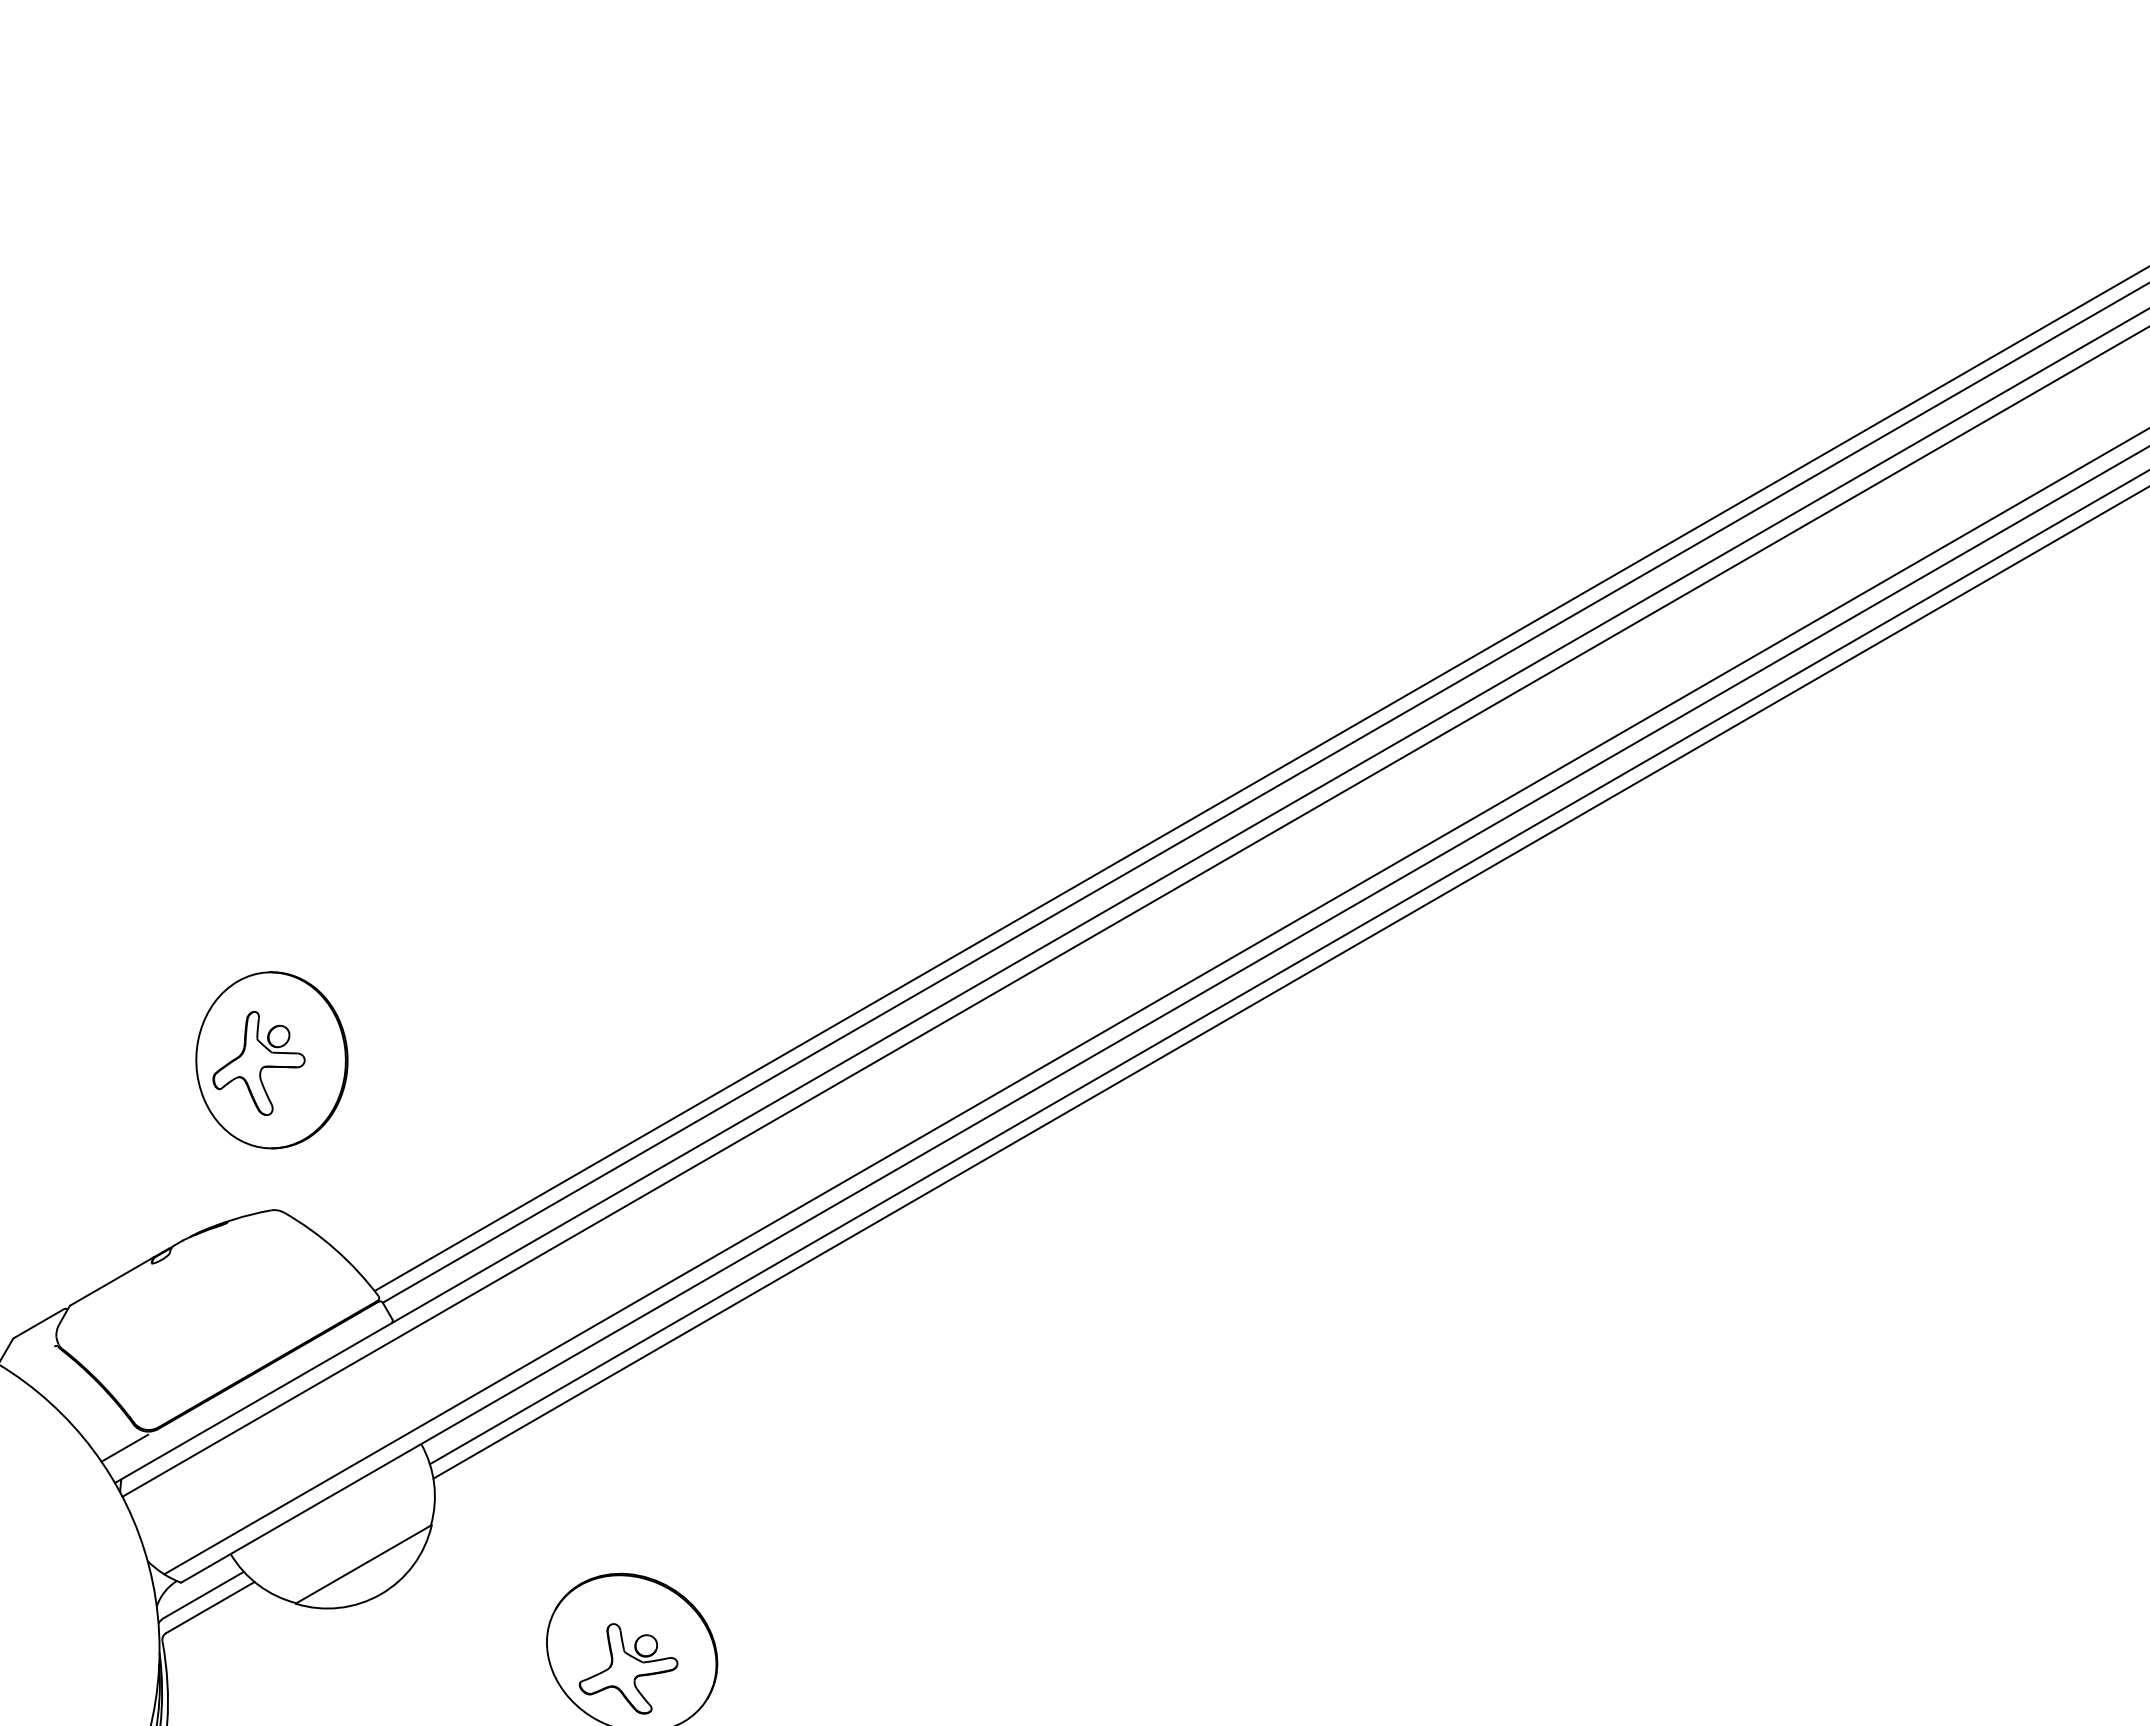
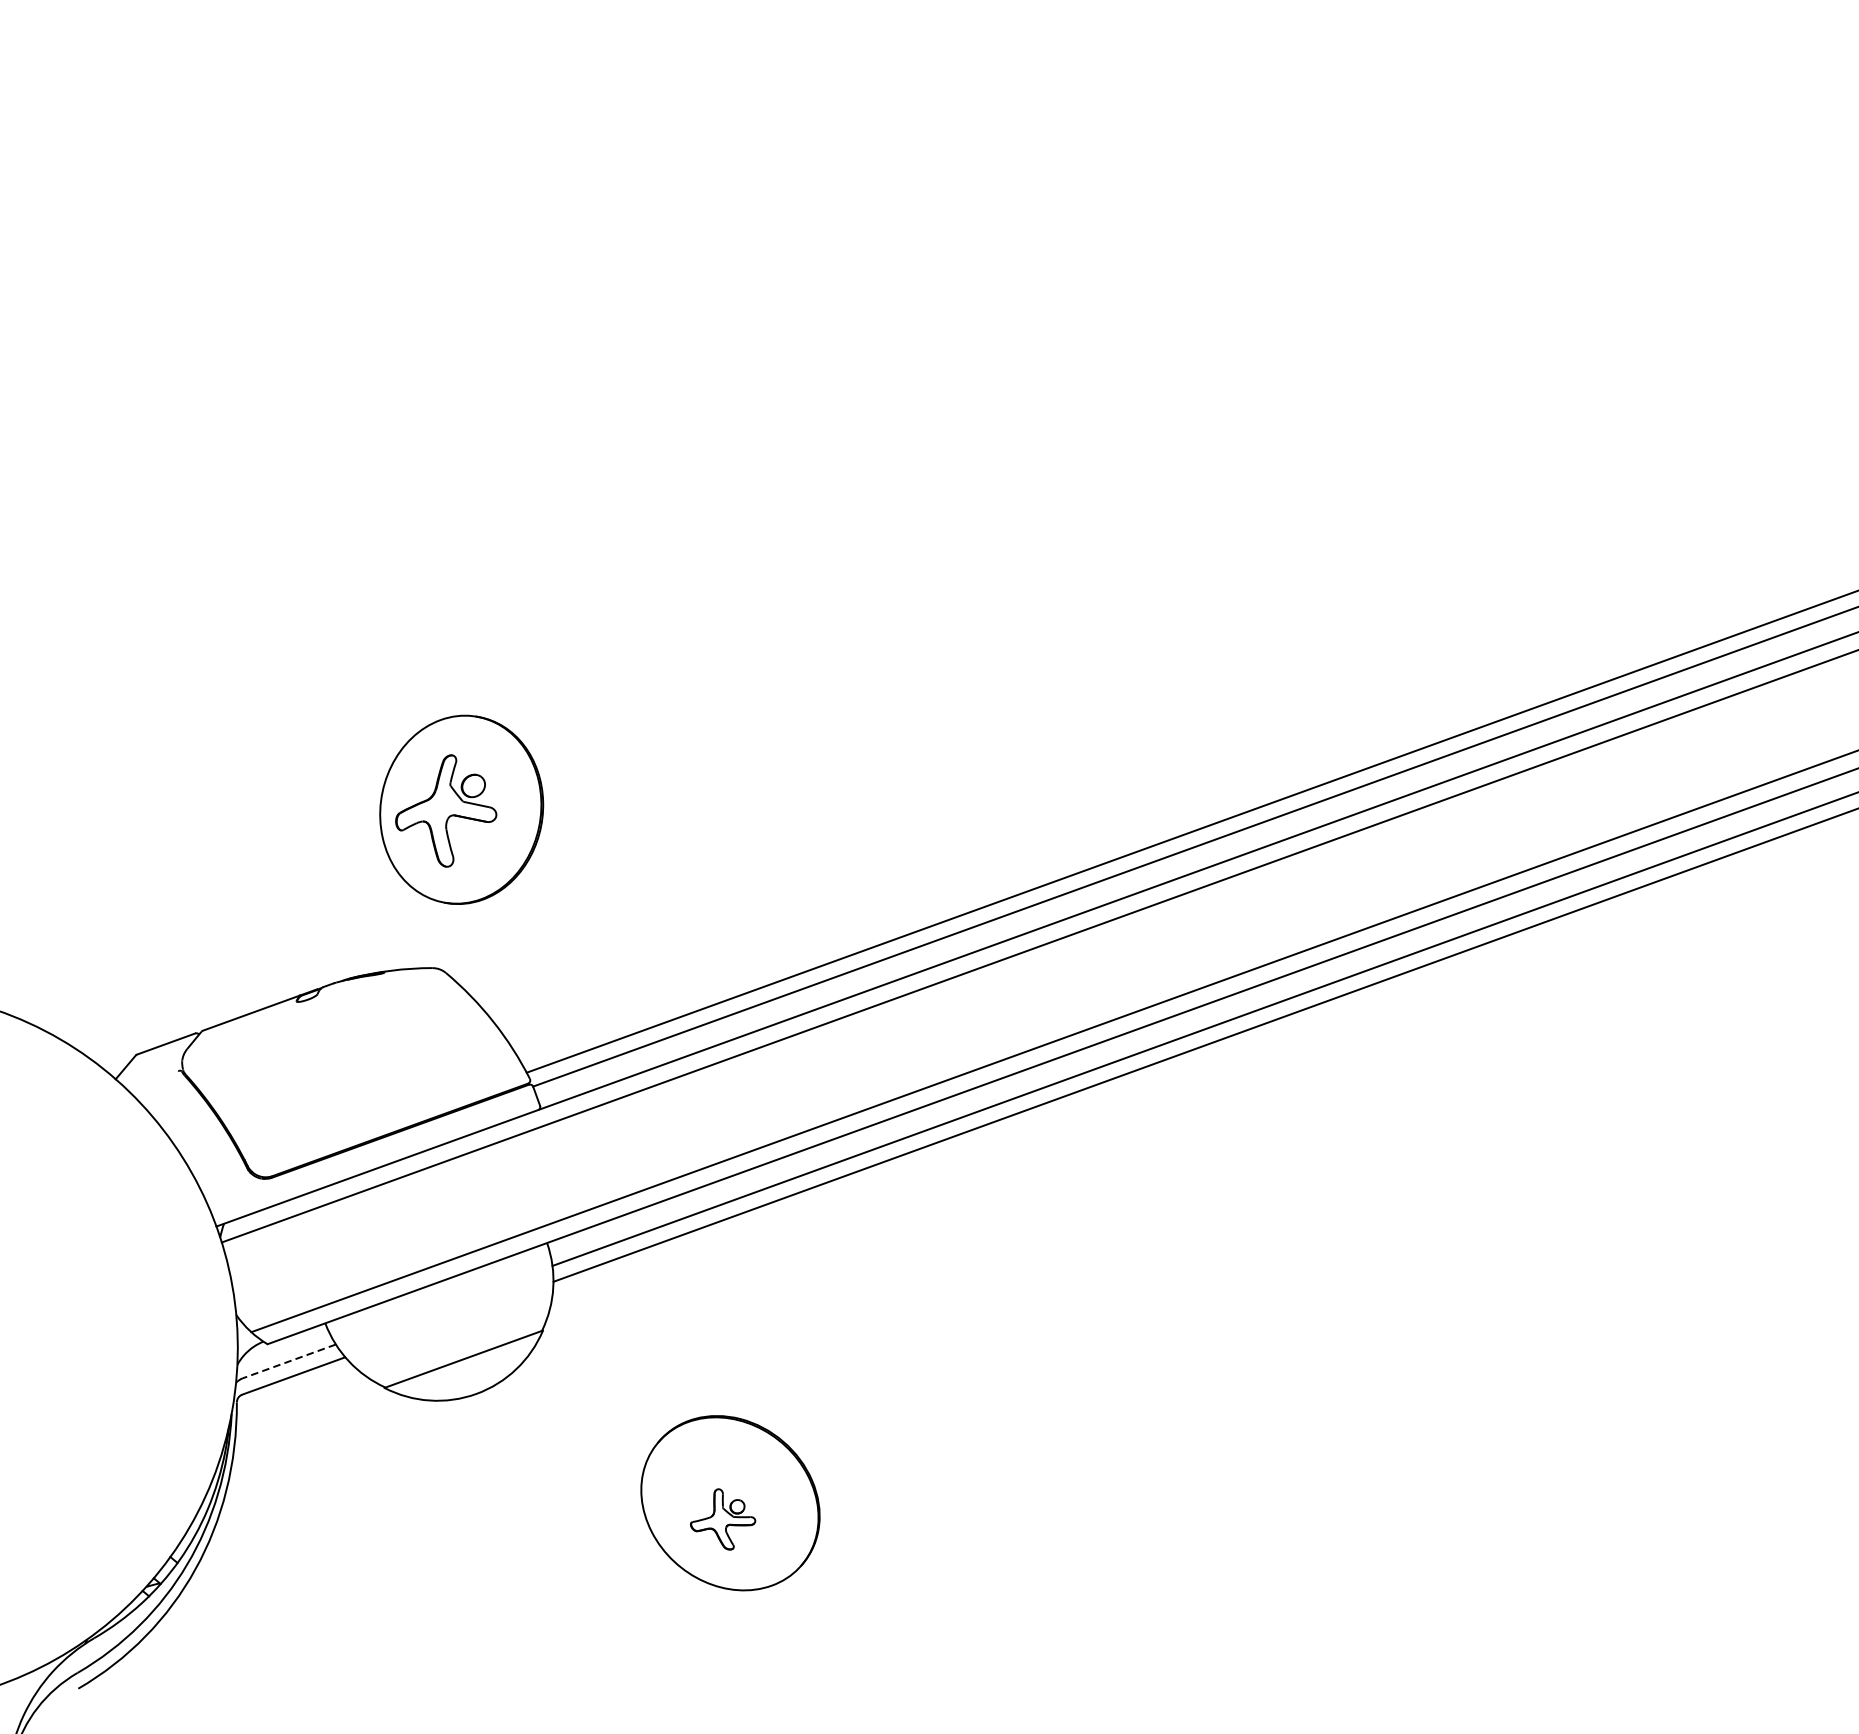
line: (124, 1447) -> (233, 1190), removed
line: (203, 1595) -> (288, 1361), solid -> dashed
part: (628, 1668) -> (723, 1518), size x0.6

